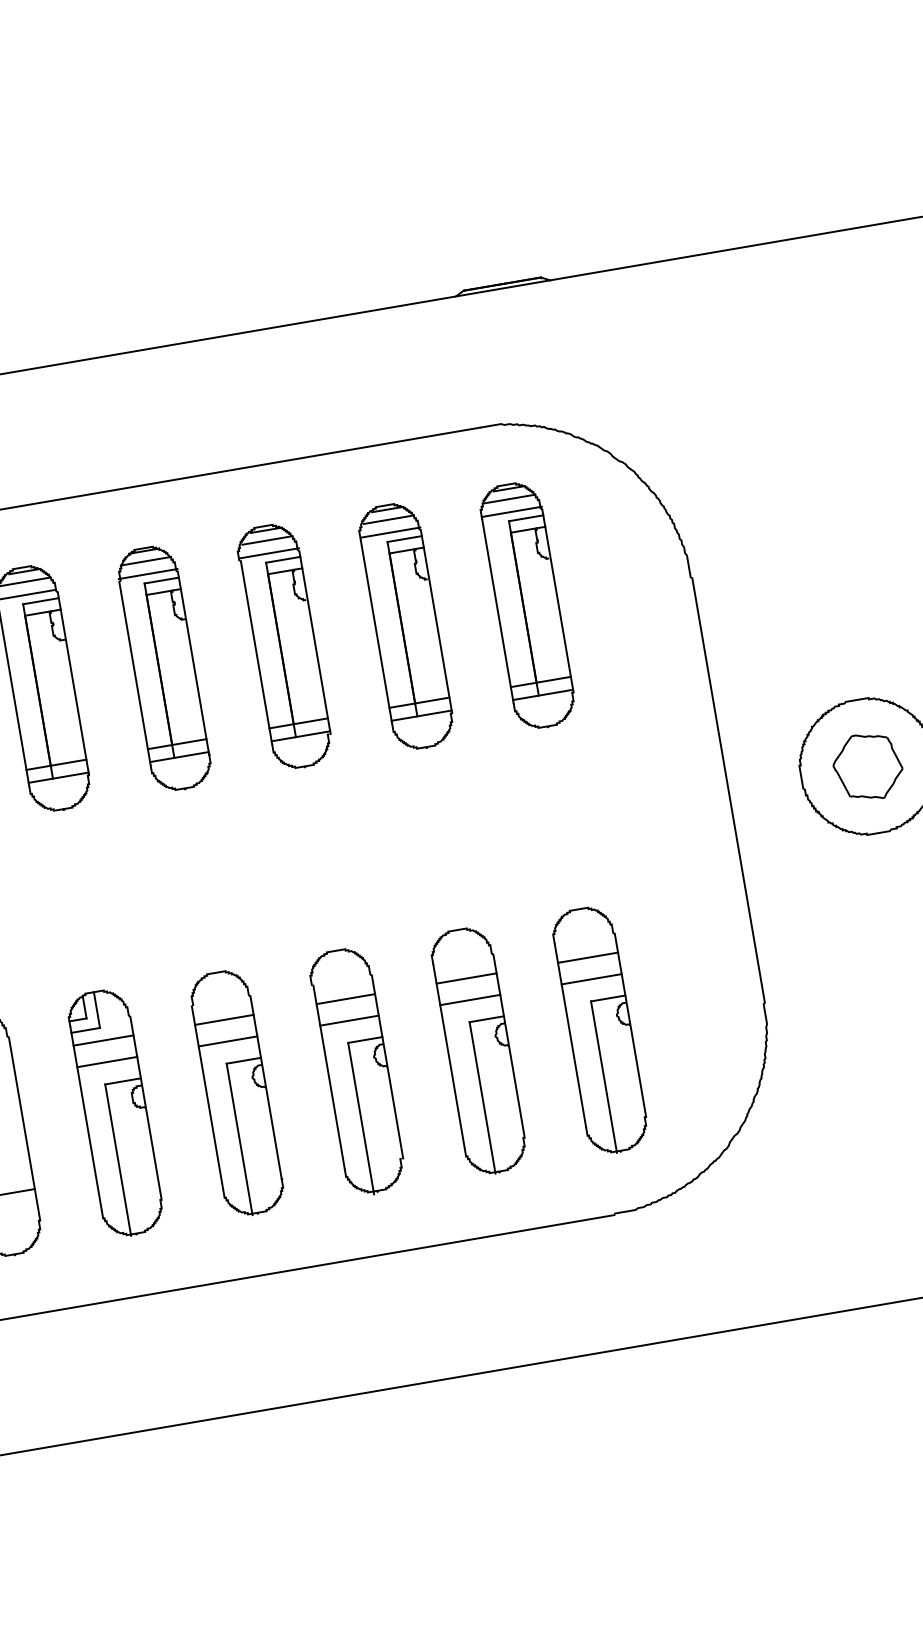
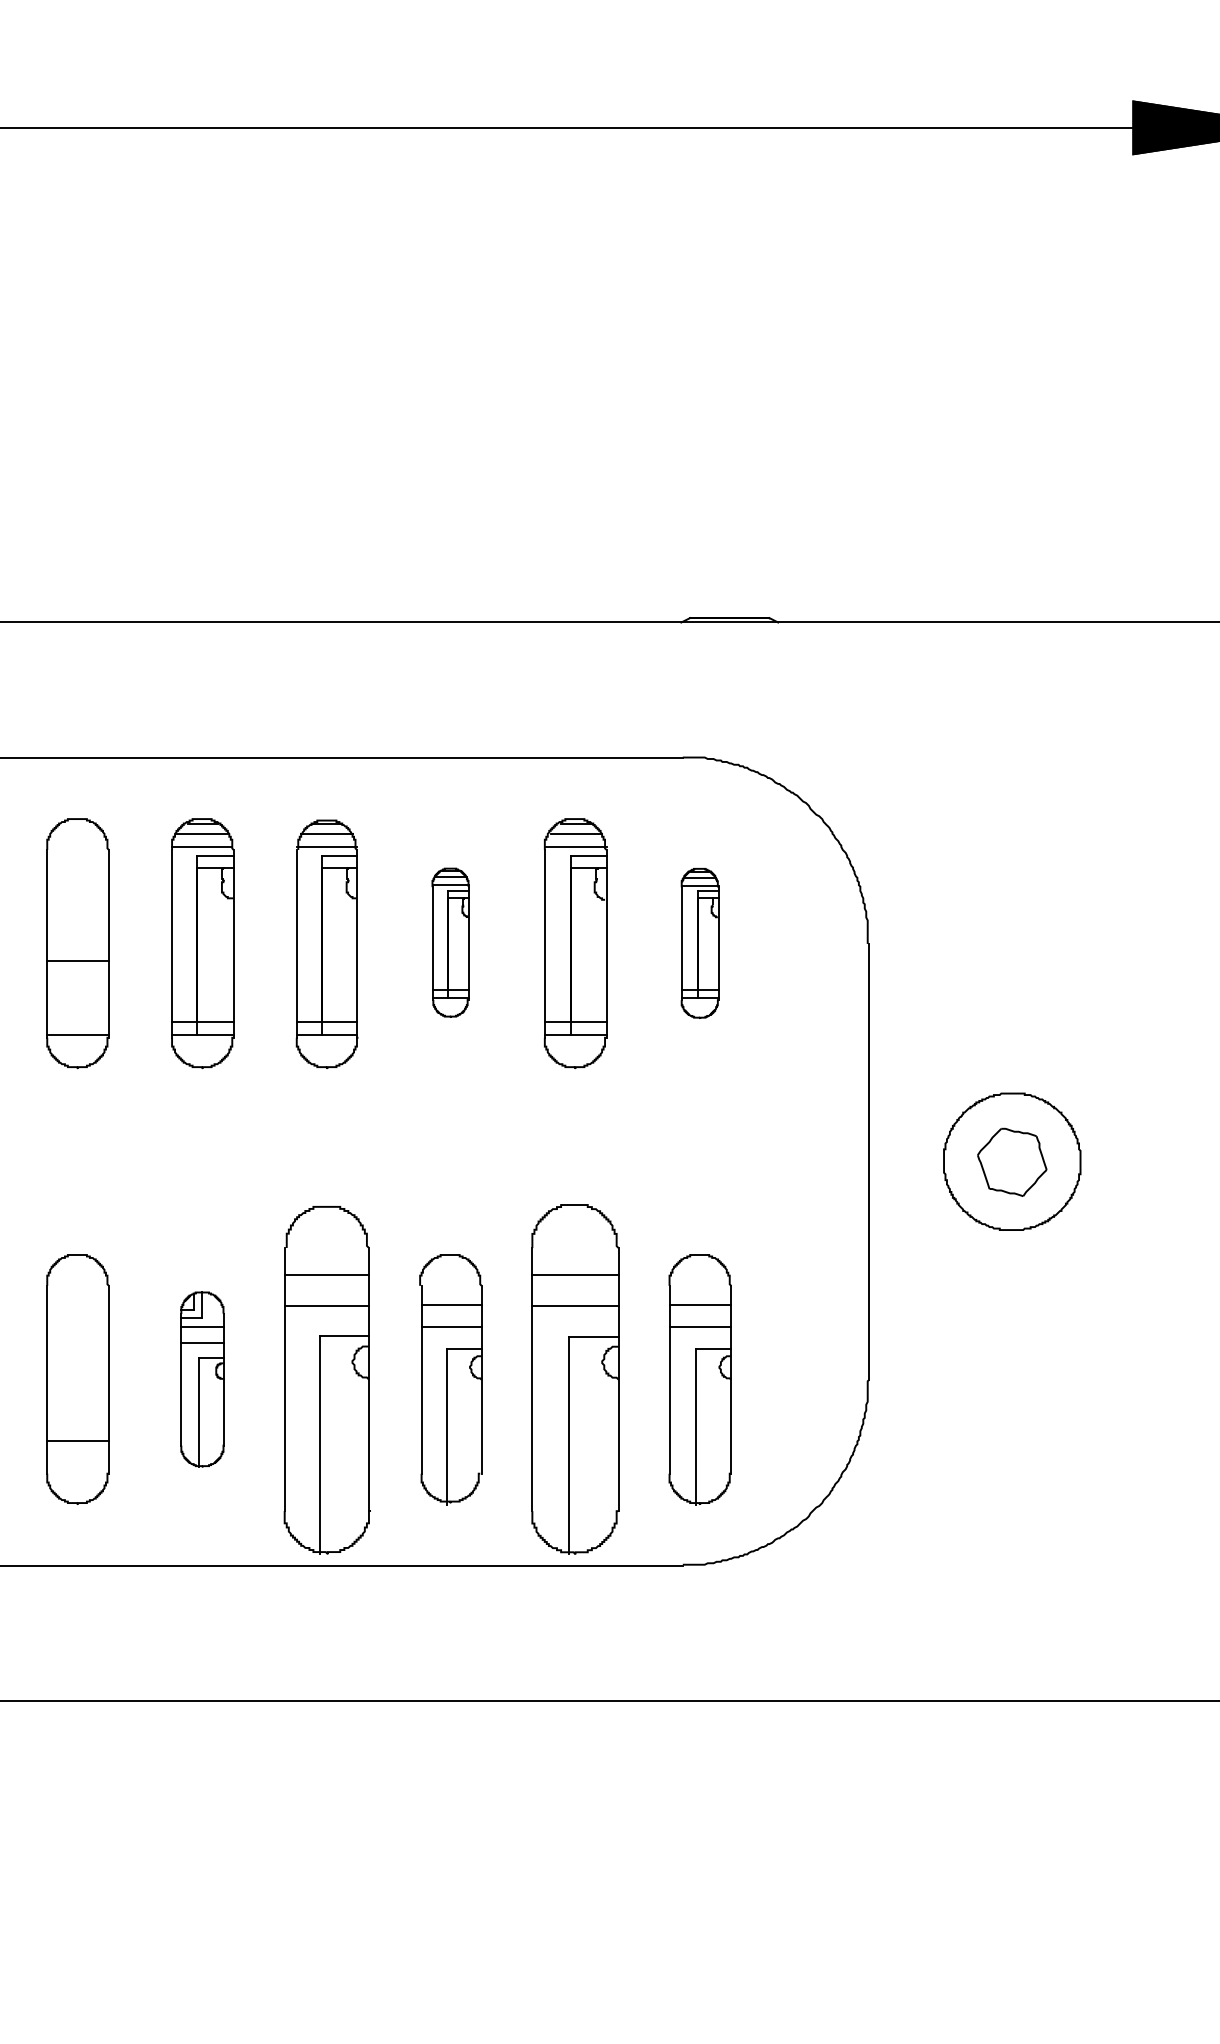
part: (527, 606) -> (699, 943), size x0.6
part: (284, 646) -> (450, 942), size x0.6
part: (478, 1051) -> (575, 1379), size x1.4
part: (236, 1093) -> (326, 1380), size x1.4
part: (115, 1113) -> (202, 1379), size x0.7

